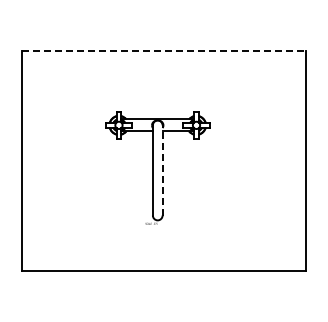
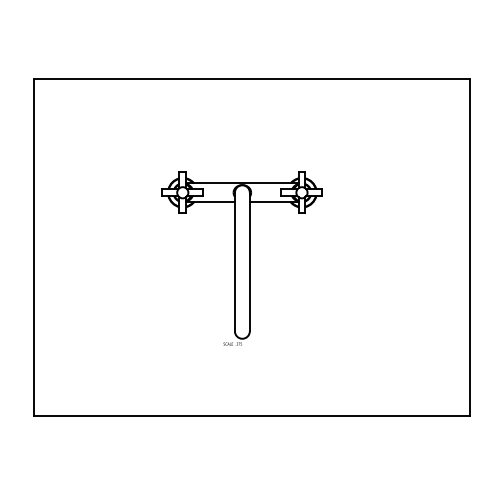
line: (164, 51) -> (252, 79), dashed -> solid
line: (162, 169) -> (249, 260), dashed -> solid

